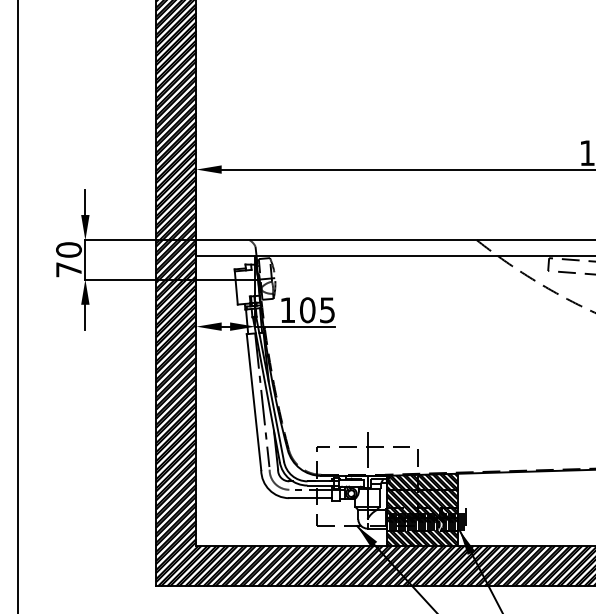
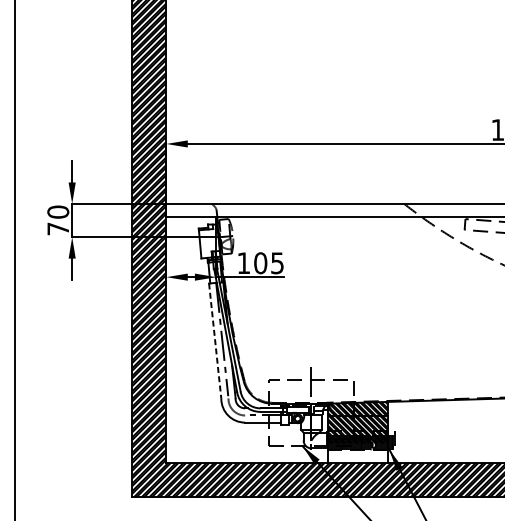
line: (254, 402) -> (215, 341), solid -> dashed
hatch: (421, 537) -> (357, 455), removed

